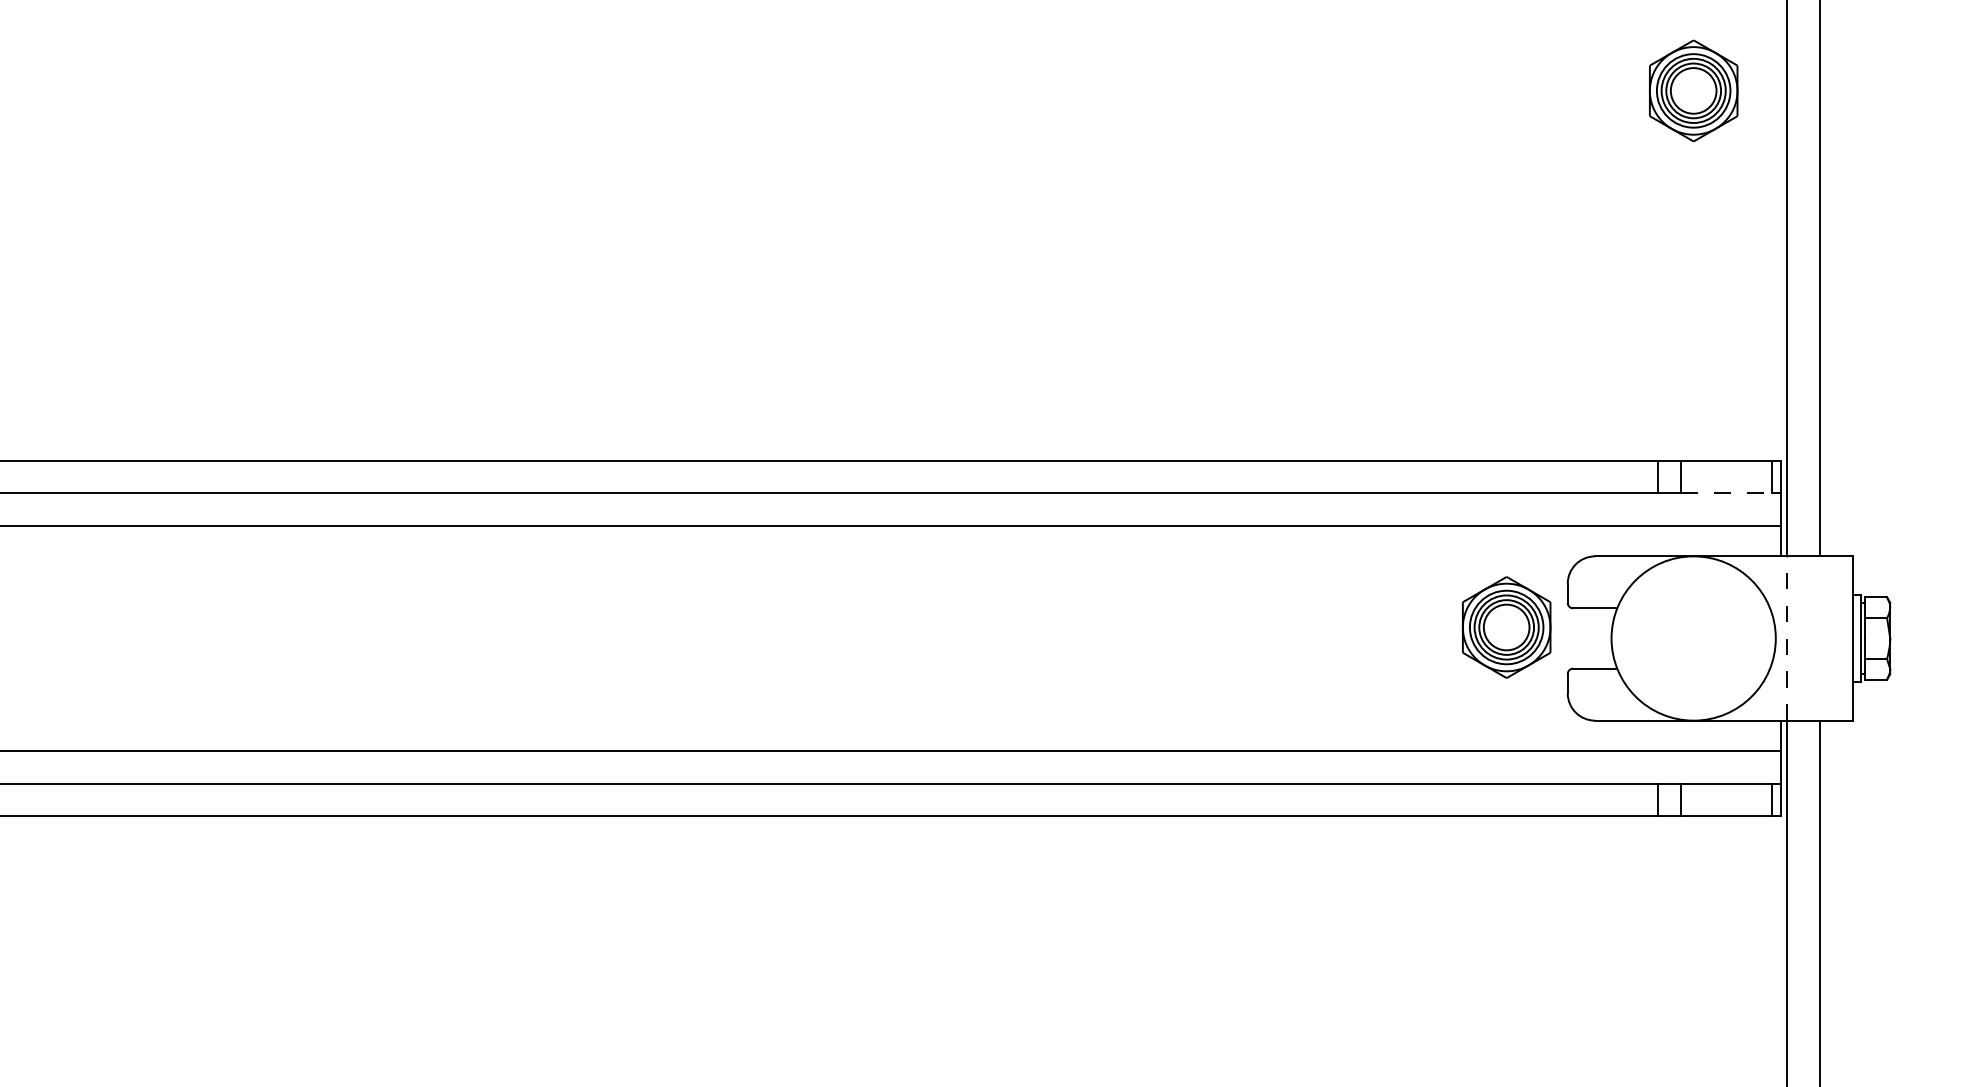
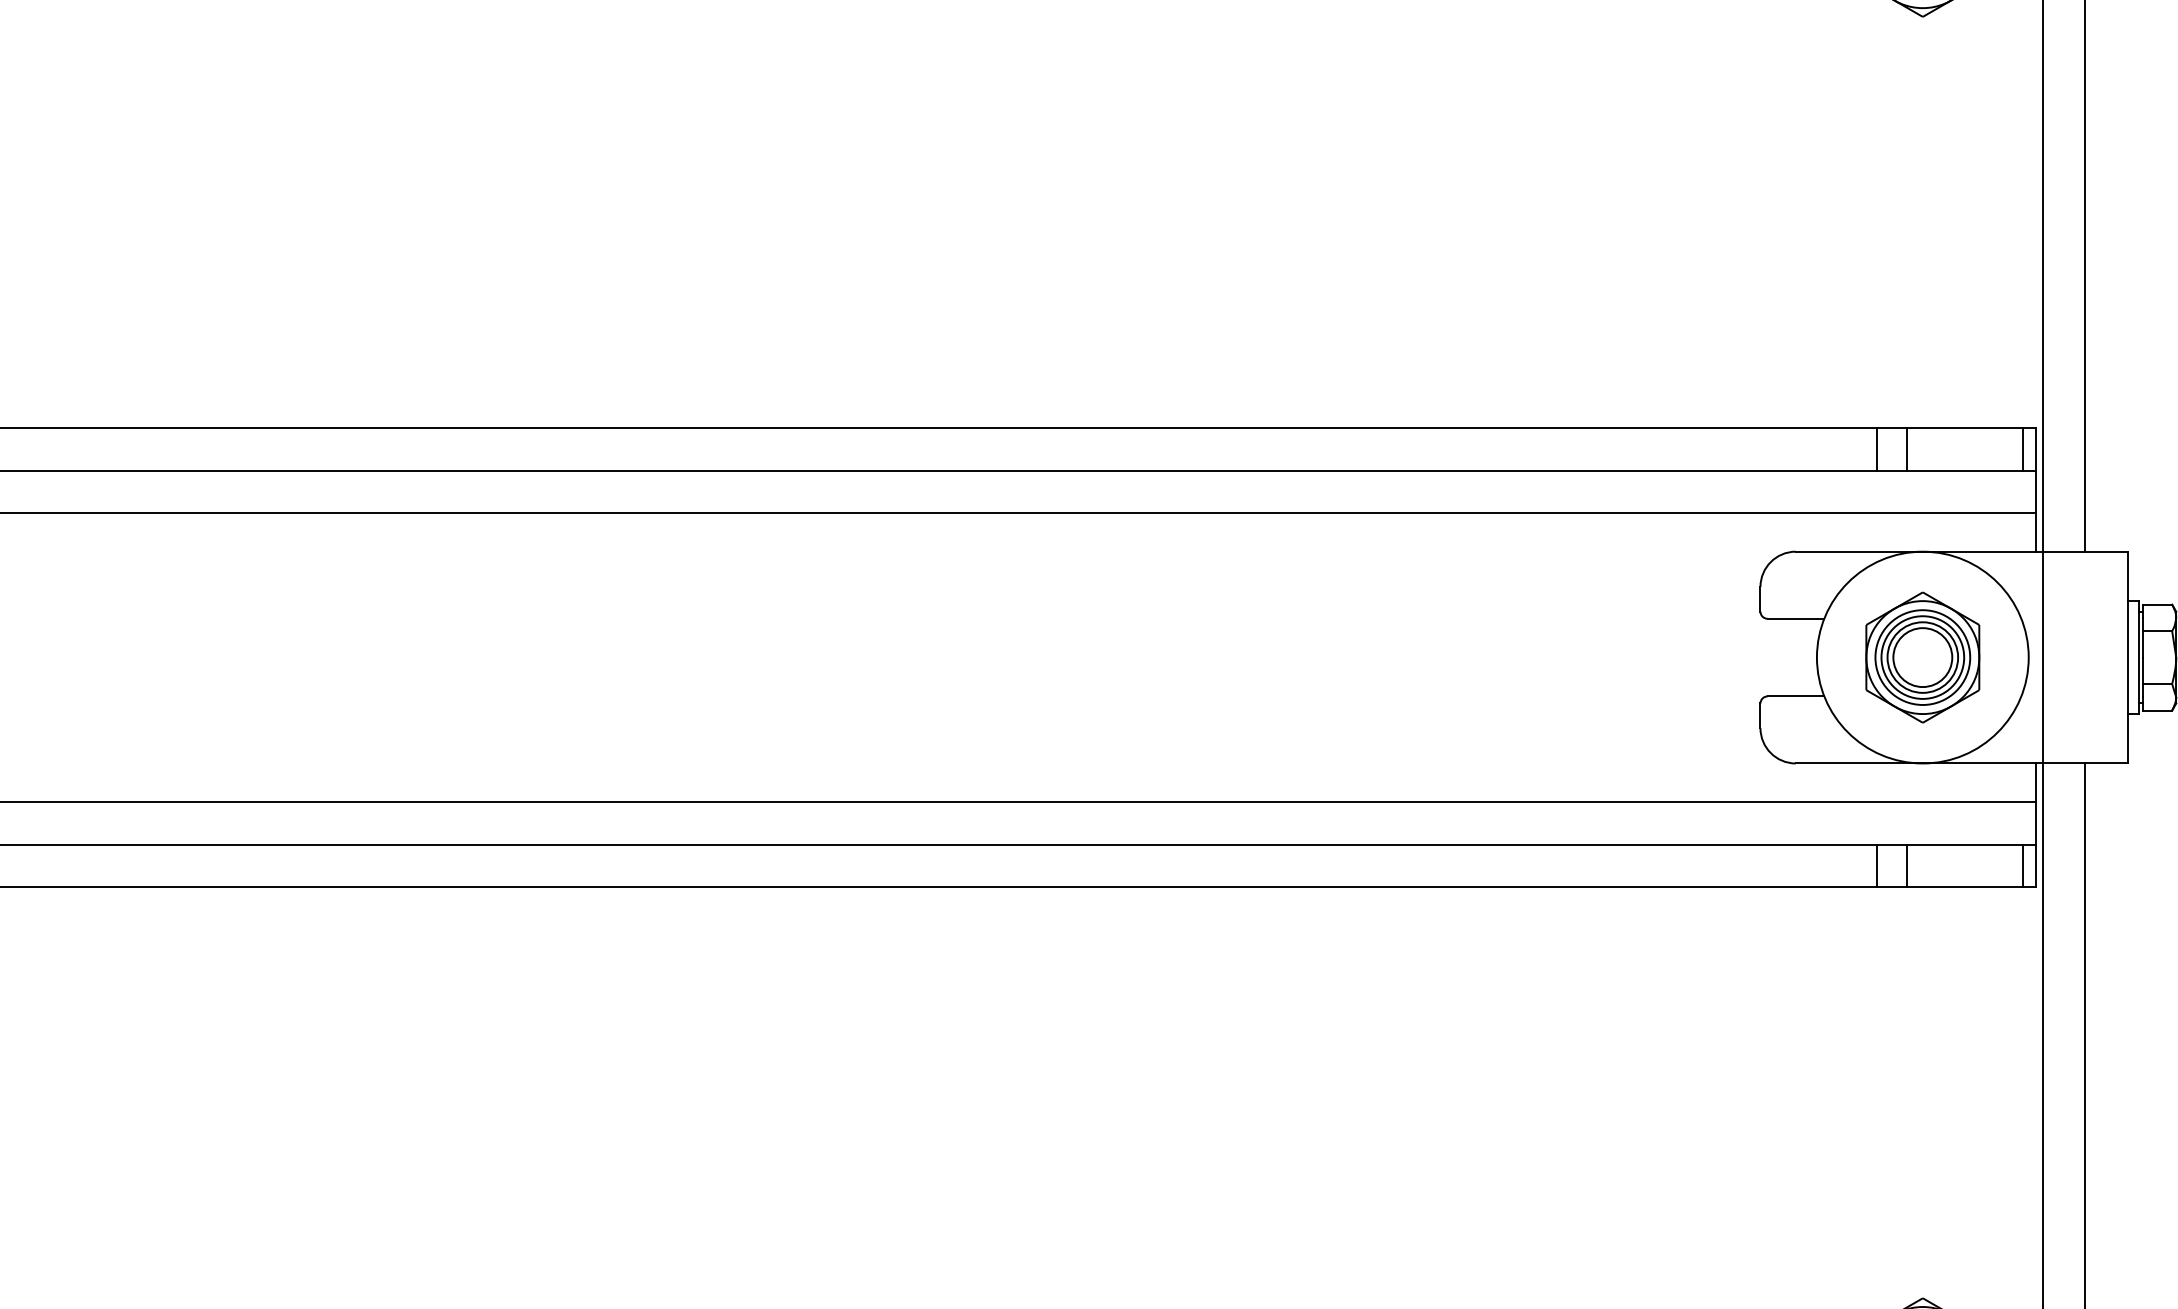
line: (1727, 493) -> (1966, 470), dashed -> solid
part: (1506, 627) -> (1922, 657), moved
line: (1786, 638) -> (2042, 657), dashed -> solid

